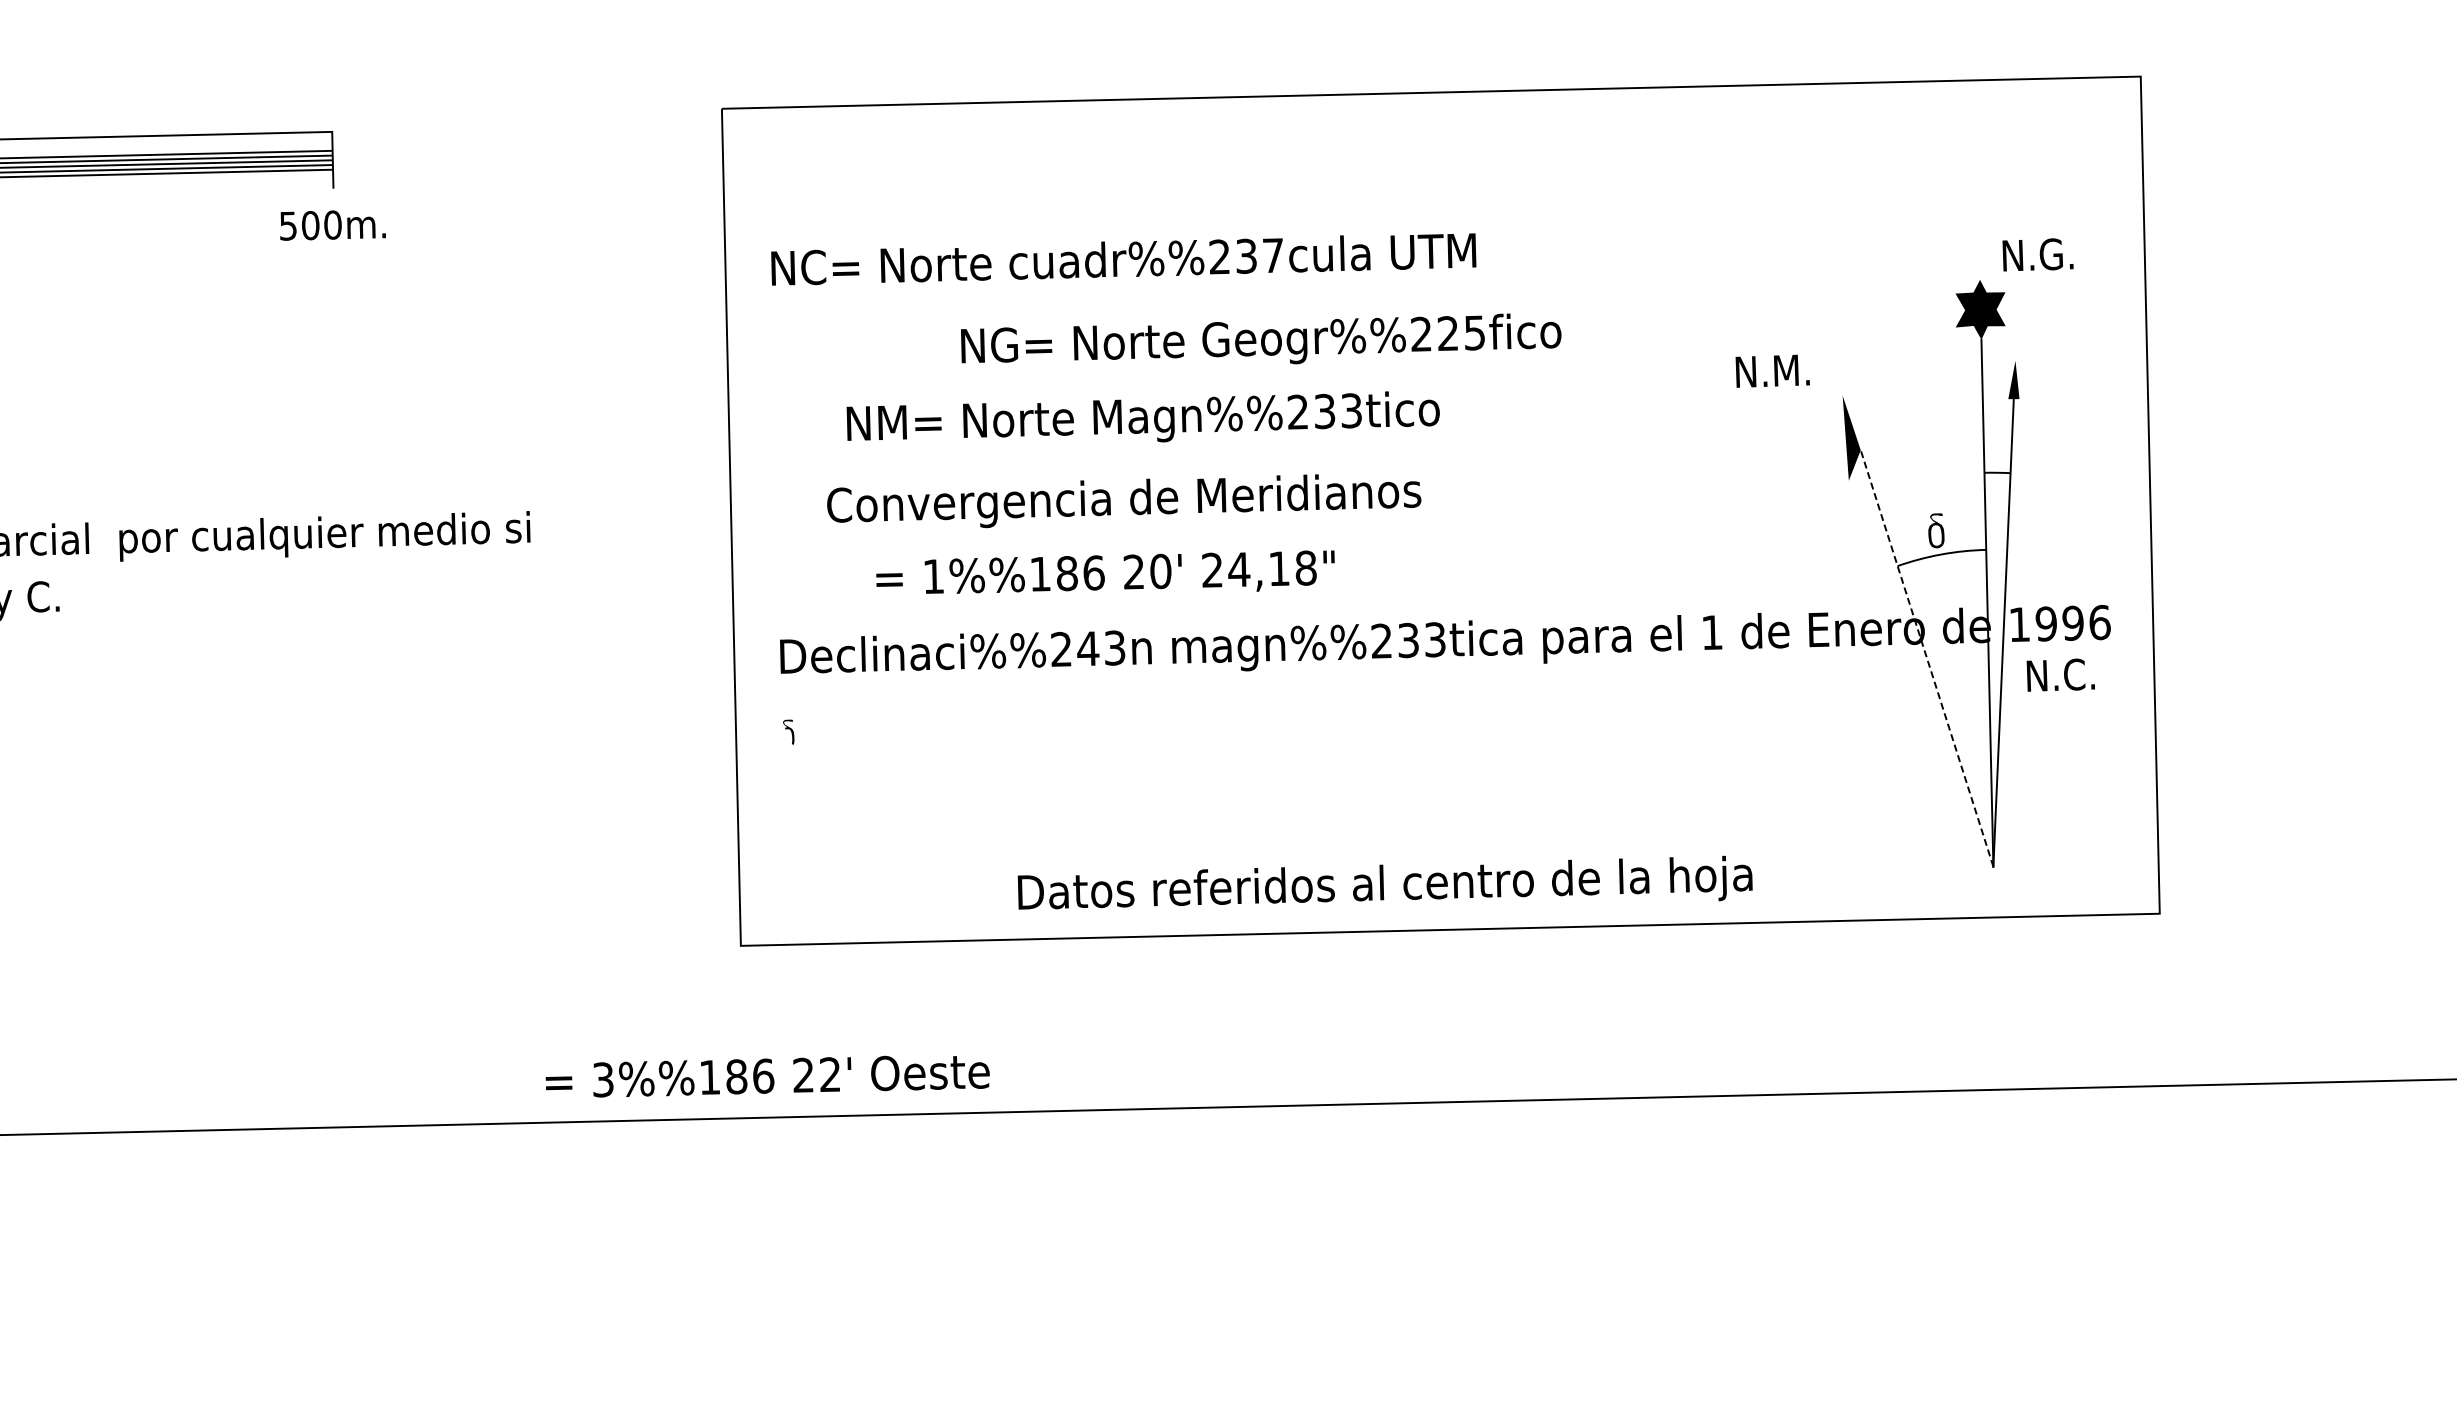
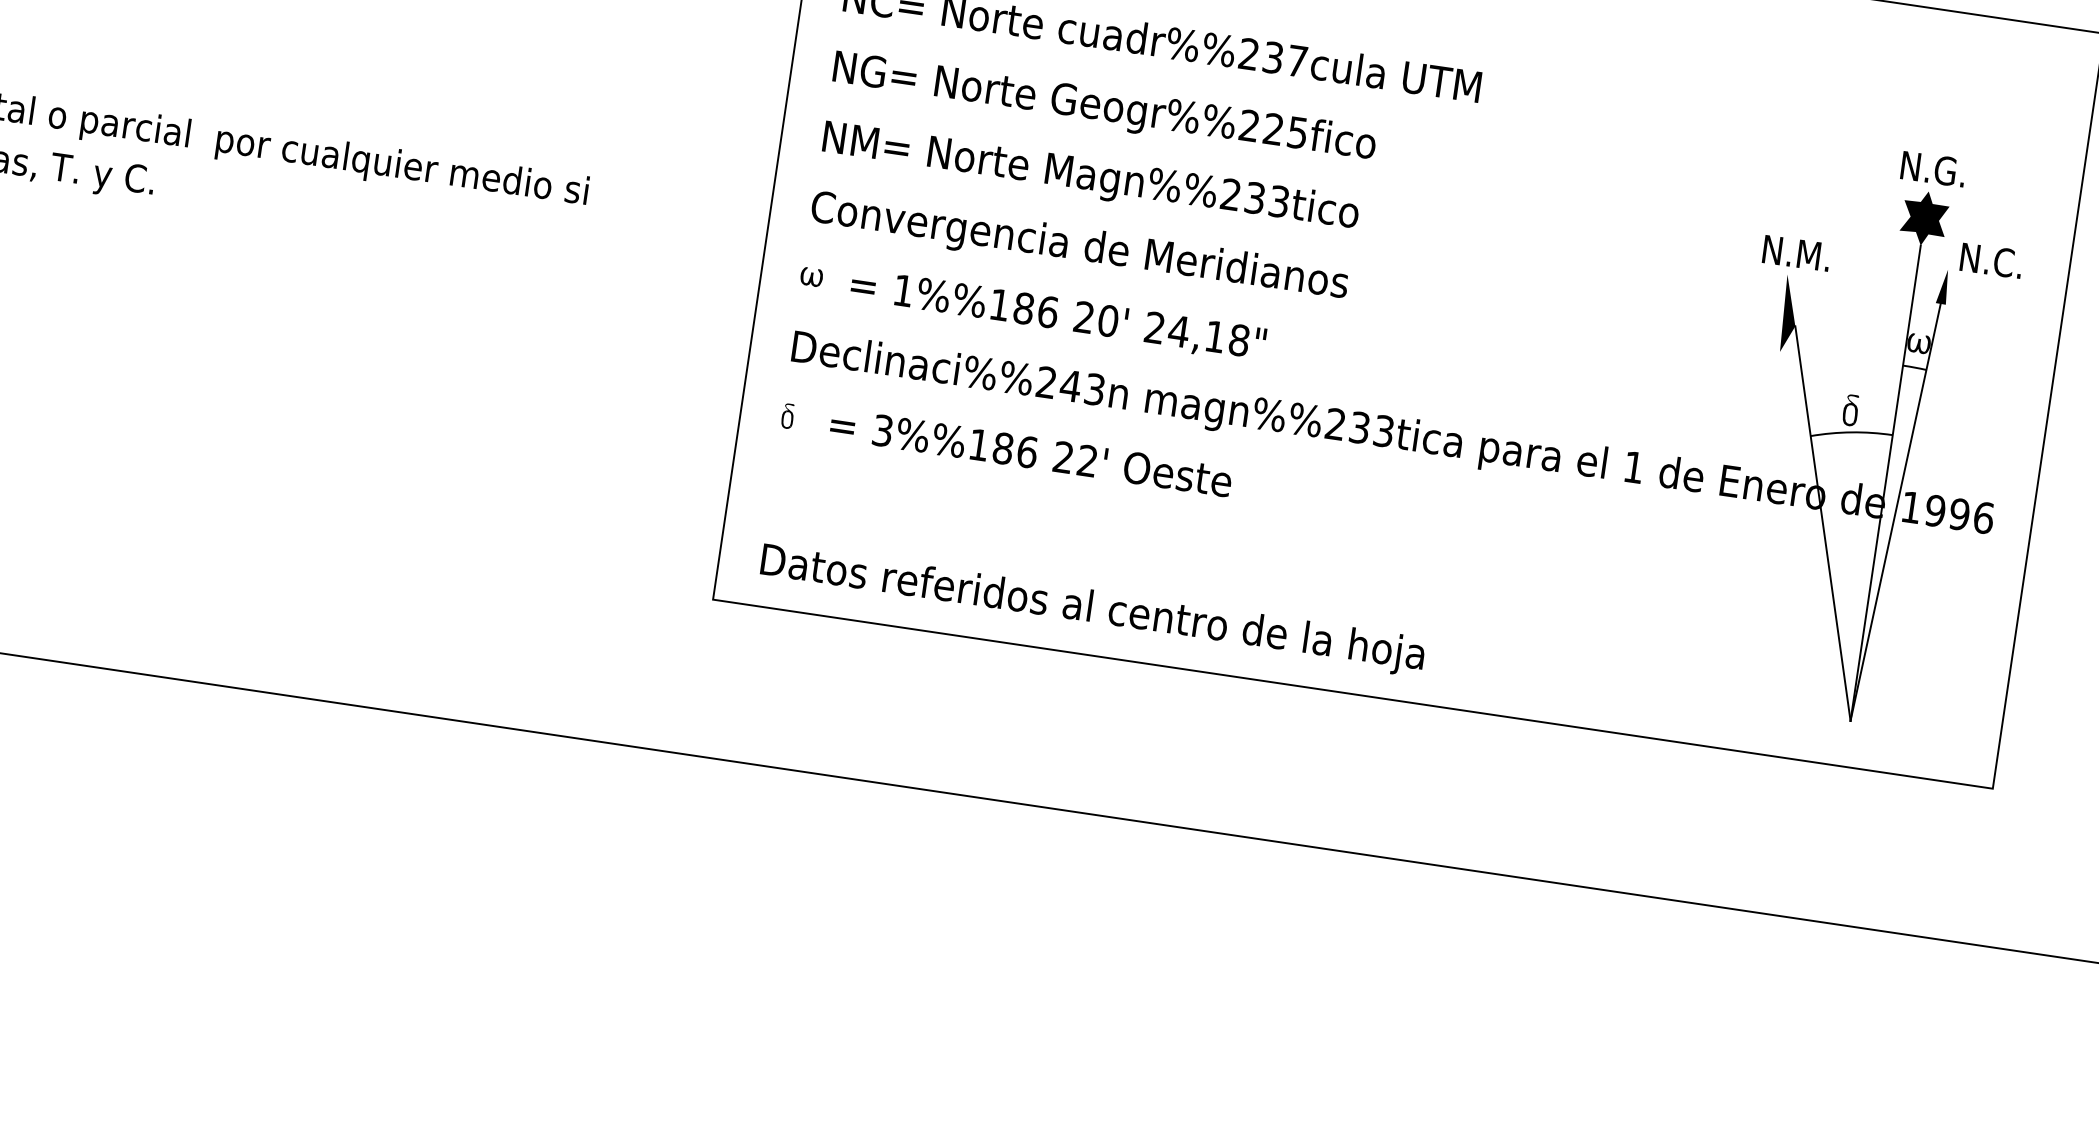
text: (2037, 254) -> (1932, 168), moved
text: (1261, 338) -> (1105, 105), moved
text: (1772, 370) -> (1796, 252), moved
text: (1142, 416) -> (1090, 174), moved
fill: (1997, 445) -> (1918, 343), added
text: (1124, 501) -> (1079, 247), moved
text: (1105, 571) -> (1058, 312), moved
fill: (787, 578) -> (811, 276), added
line: (1927, 658) -> (1823, 523), dashed -> solid
text: (2060, 674) -> (1991, 260), moved
fill: (787, 737) -> (786, 419), added
text: (1384, 882) -> (1092, 605), moved
text: (767, 1076) -> (1030, 452), moved

